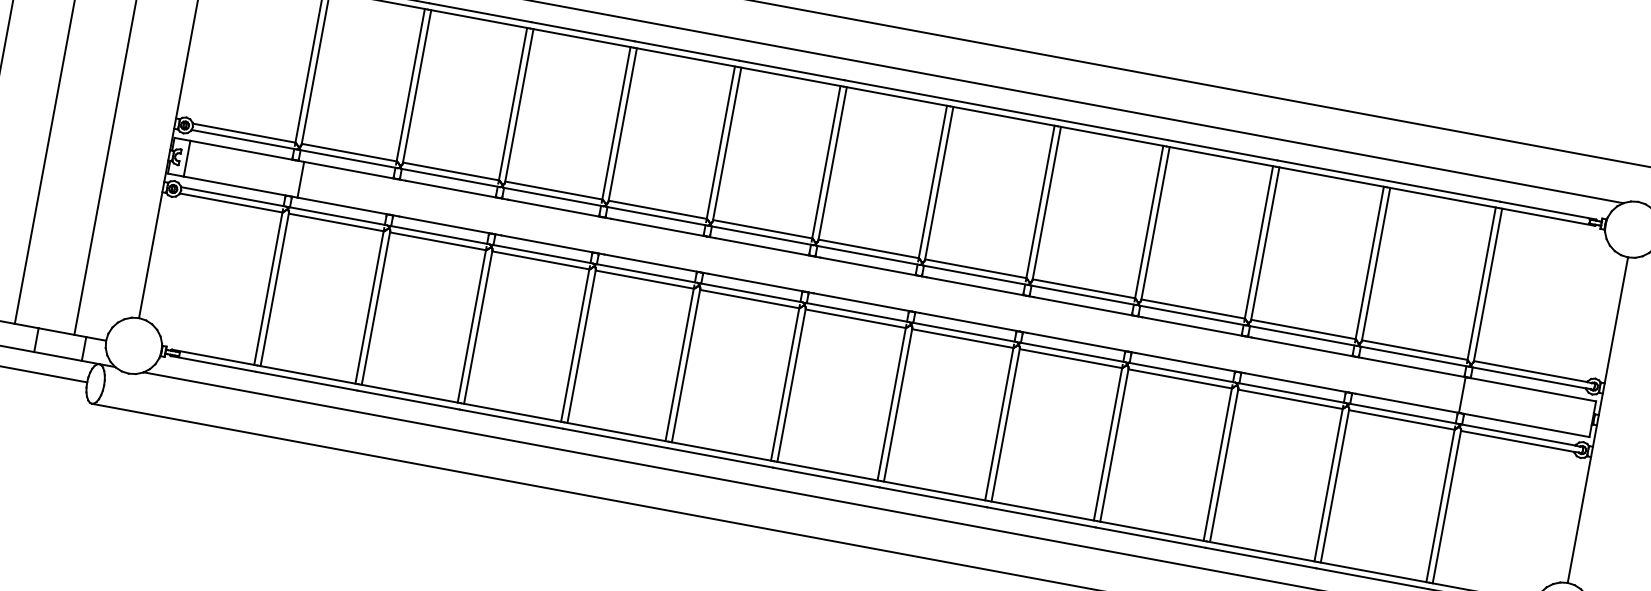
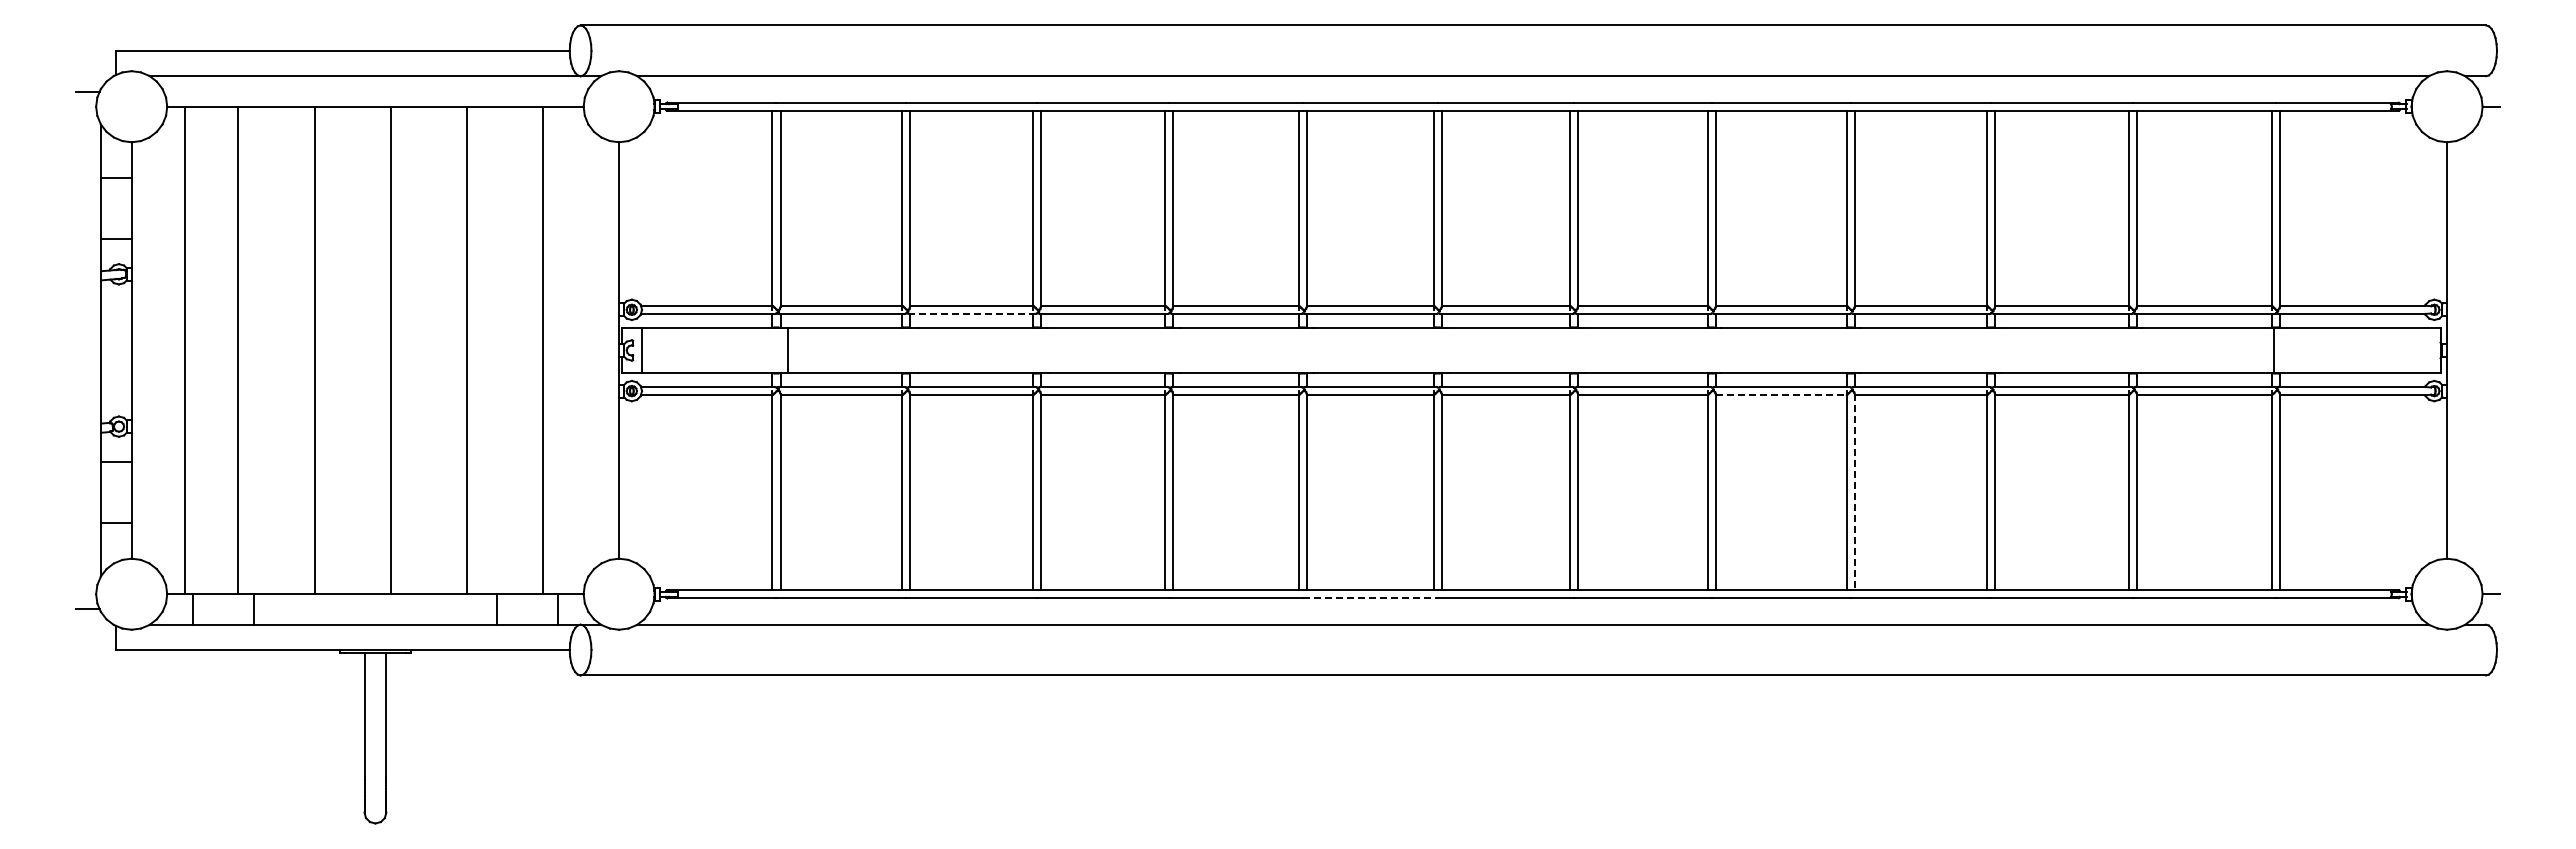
line: (450, 177) -> (972, 313), solid -> dashed
line: (1071, 358) -> (1781, 395), solid -> dashed
line: (1114, 445) -> (1854, 492), solid -> dashed
line: (720, 458) -> (1370, 598), solid -> dashed

